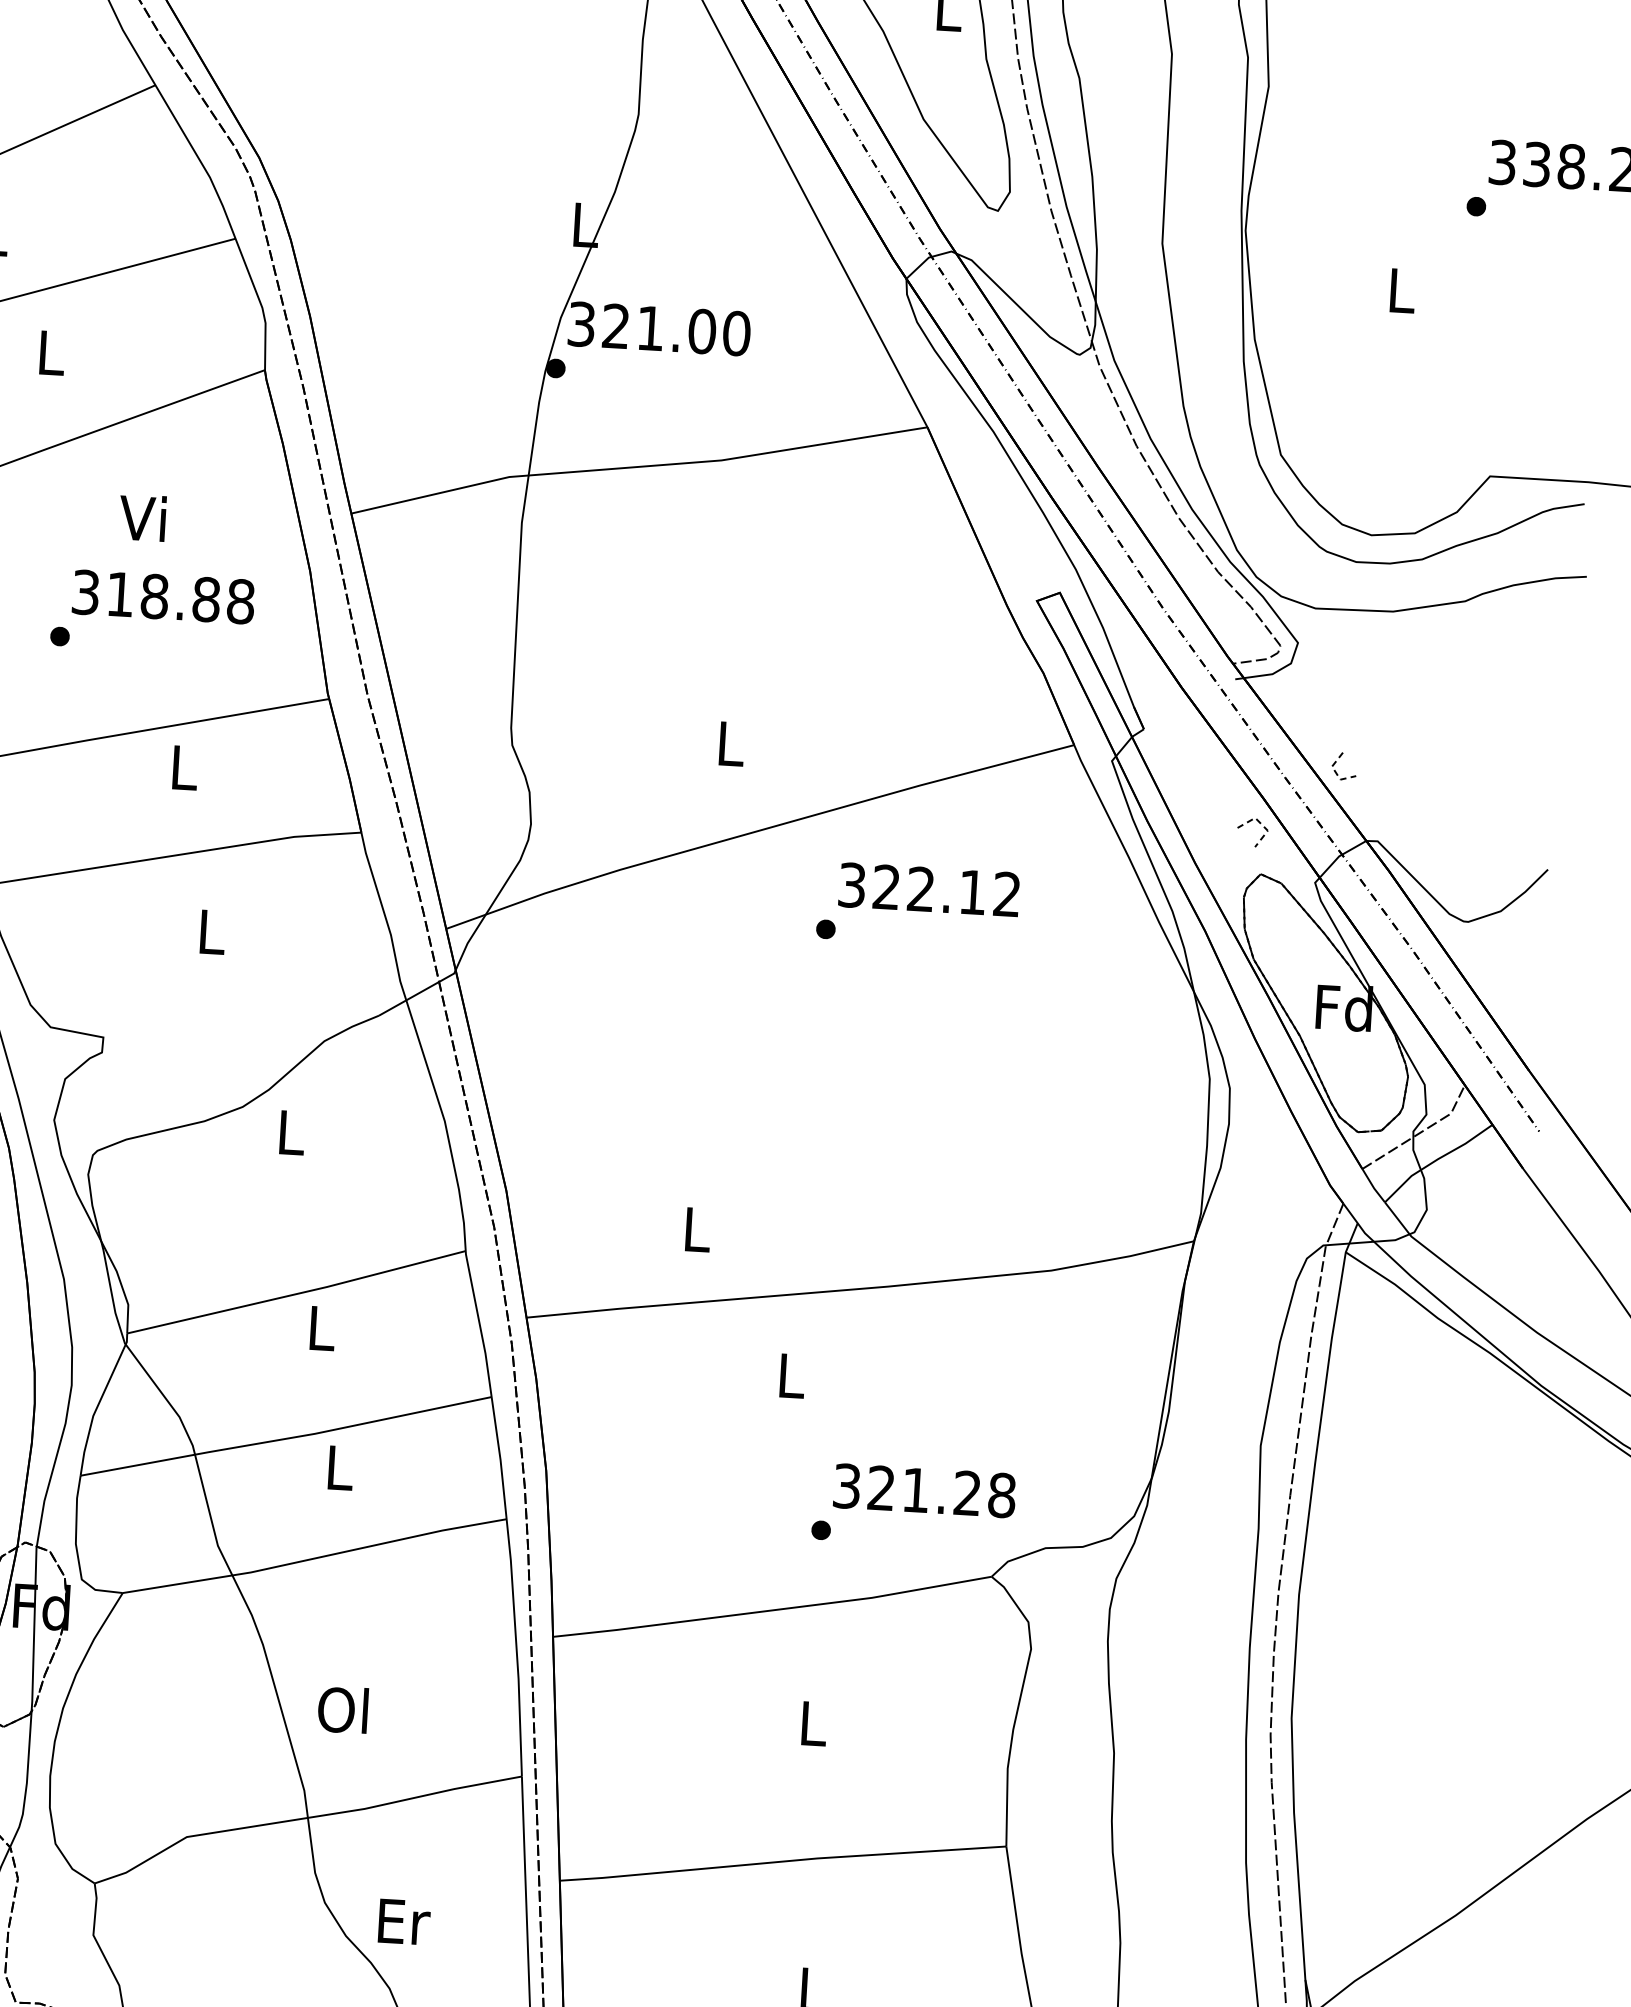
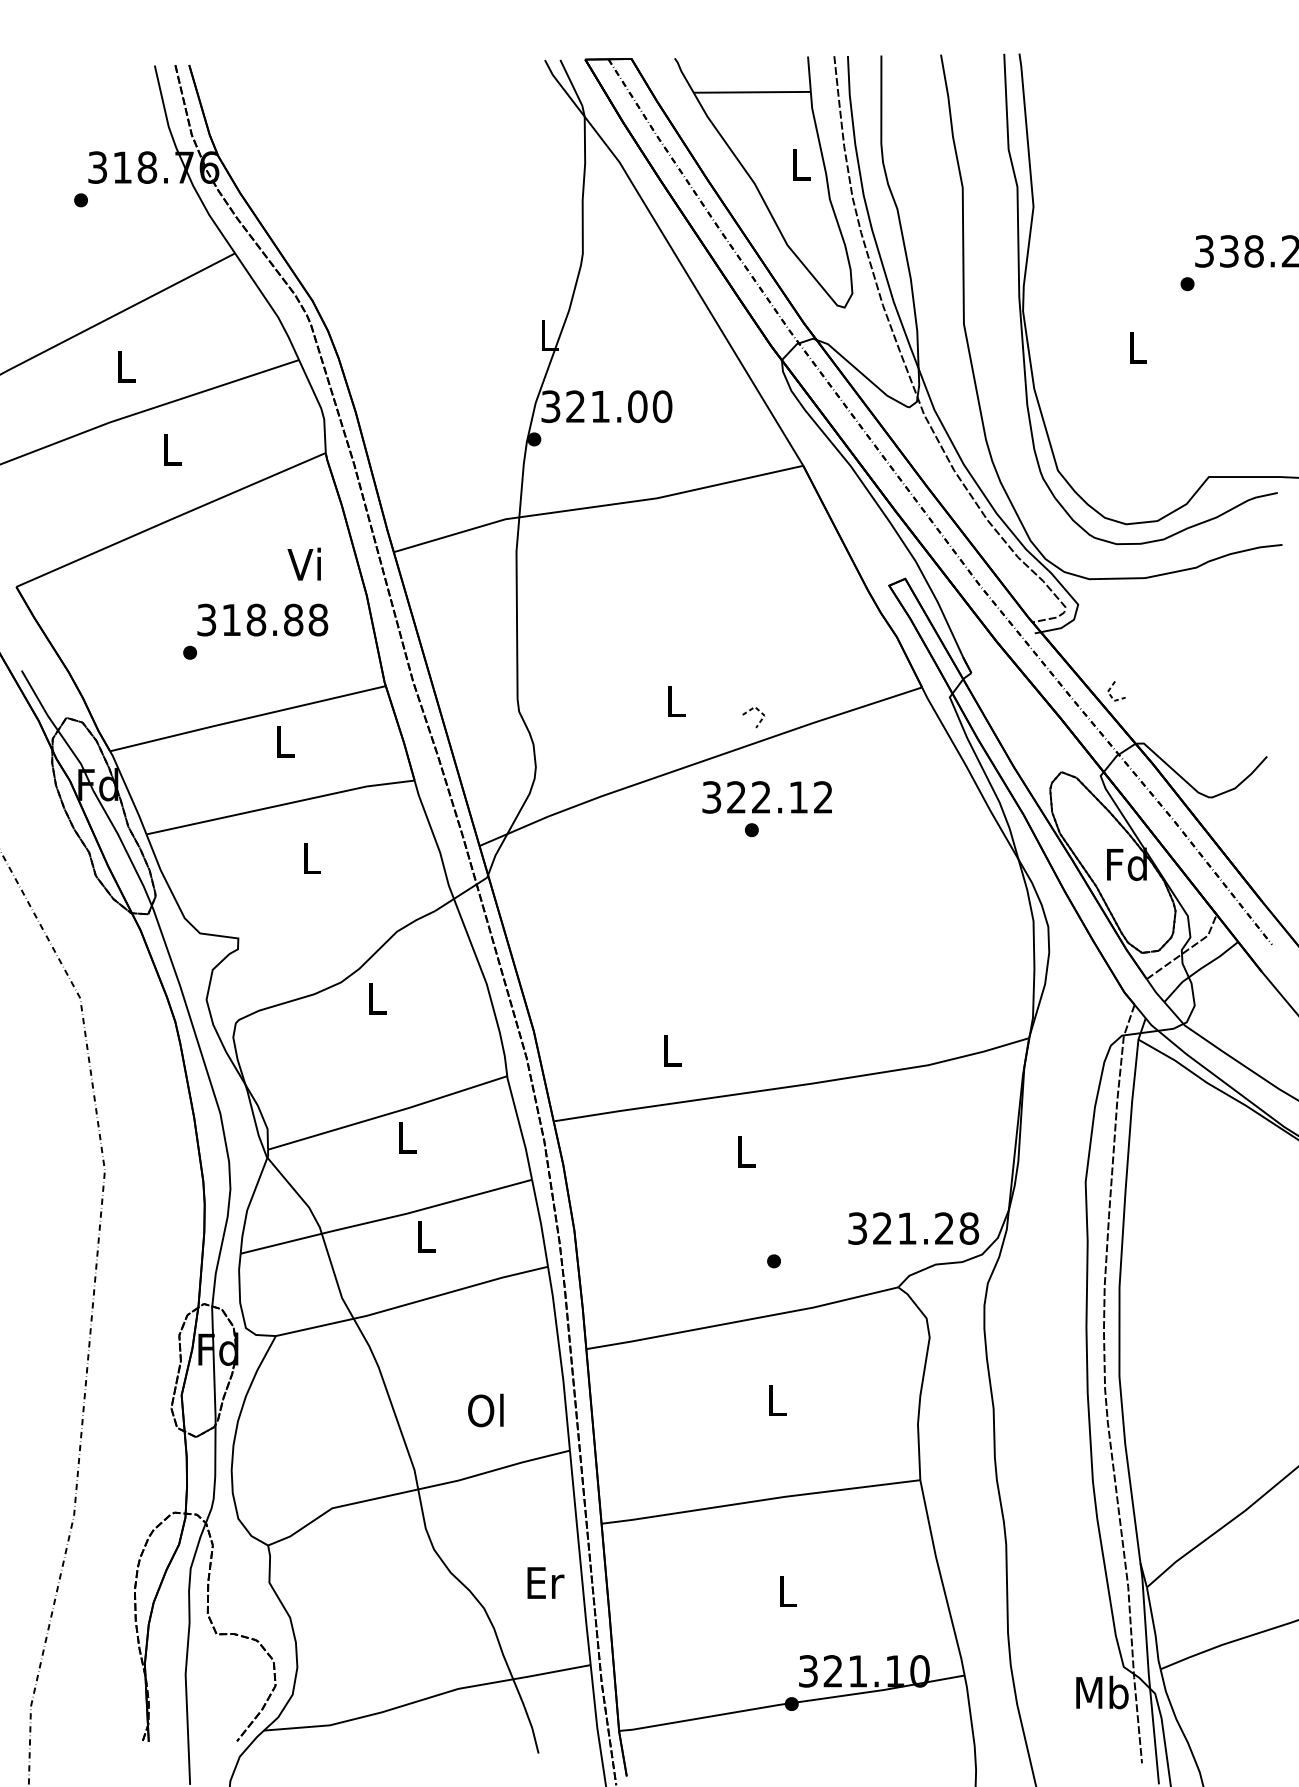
text: (141, 516) -> (303, 563), moved
line: (1260, 838) -> (759, 721), moved
text: (928, 889) -> (766, 797), moved
text: (924, 1490) -> (913, 1228), moved
text: (342, 1709) -> (485, 1410), moved
text: (403, 1921) -> (545, 1582), moved

